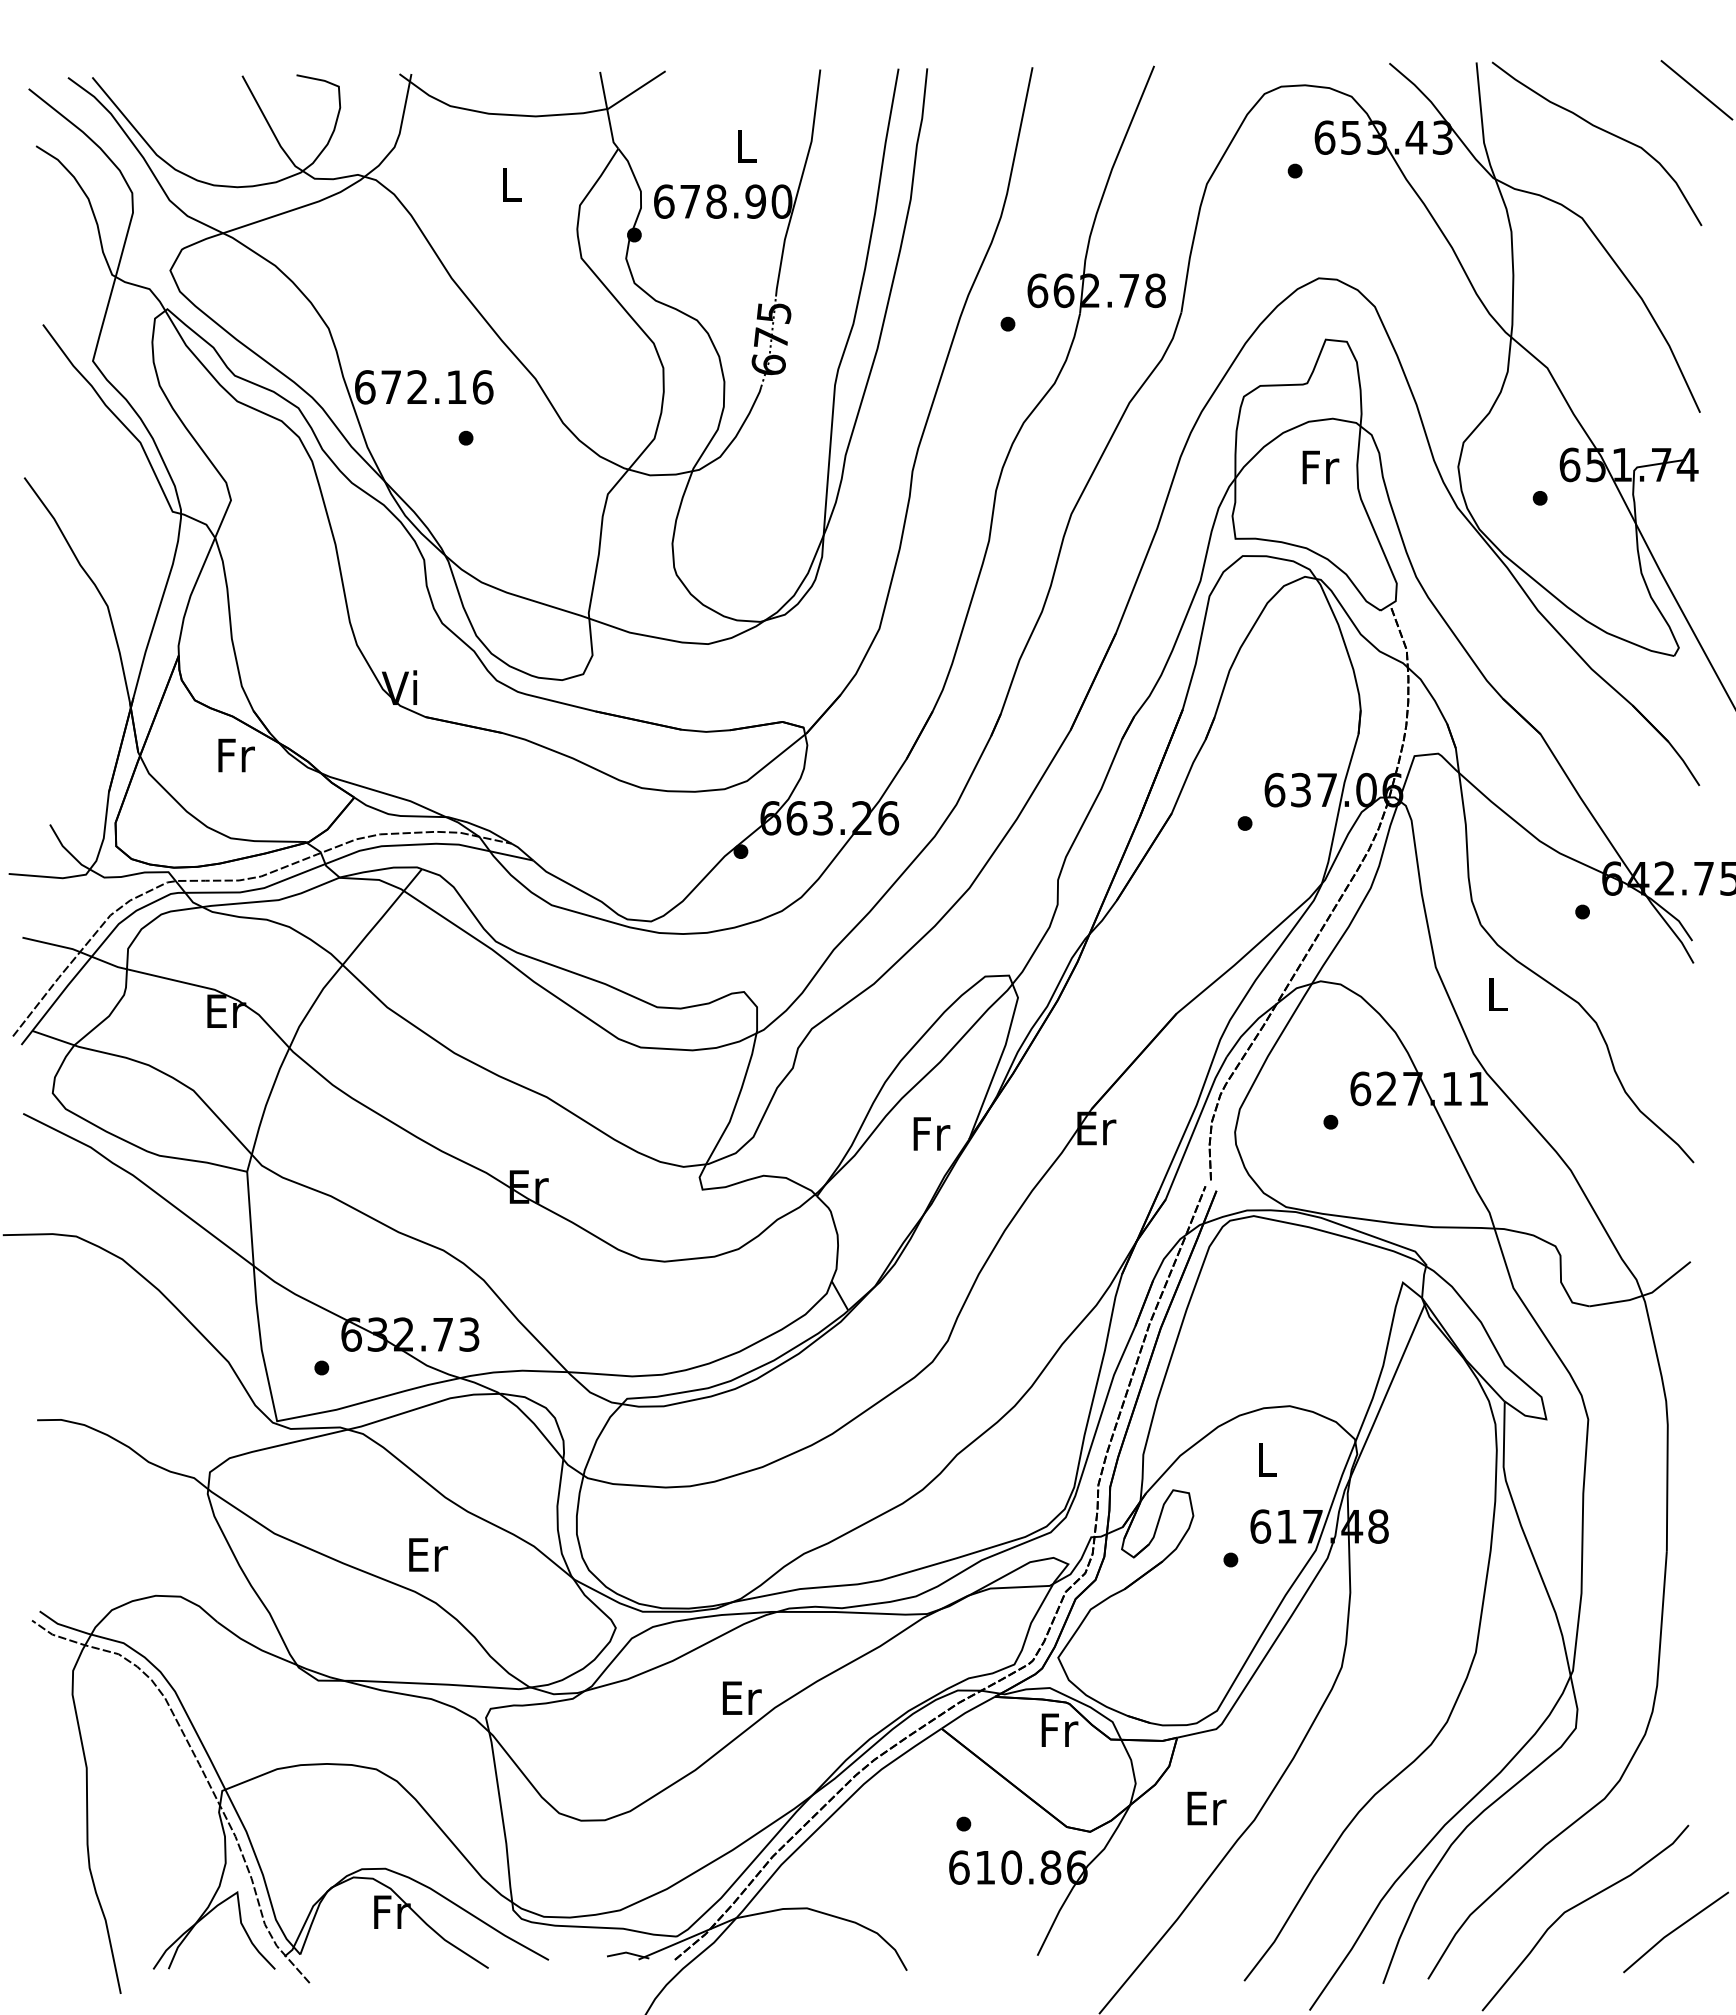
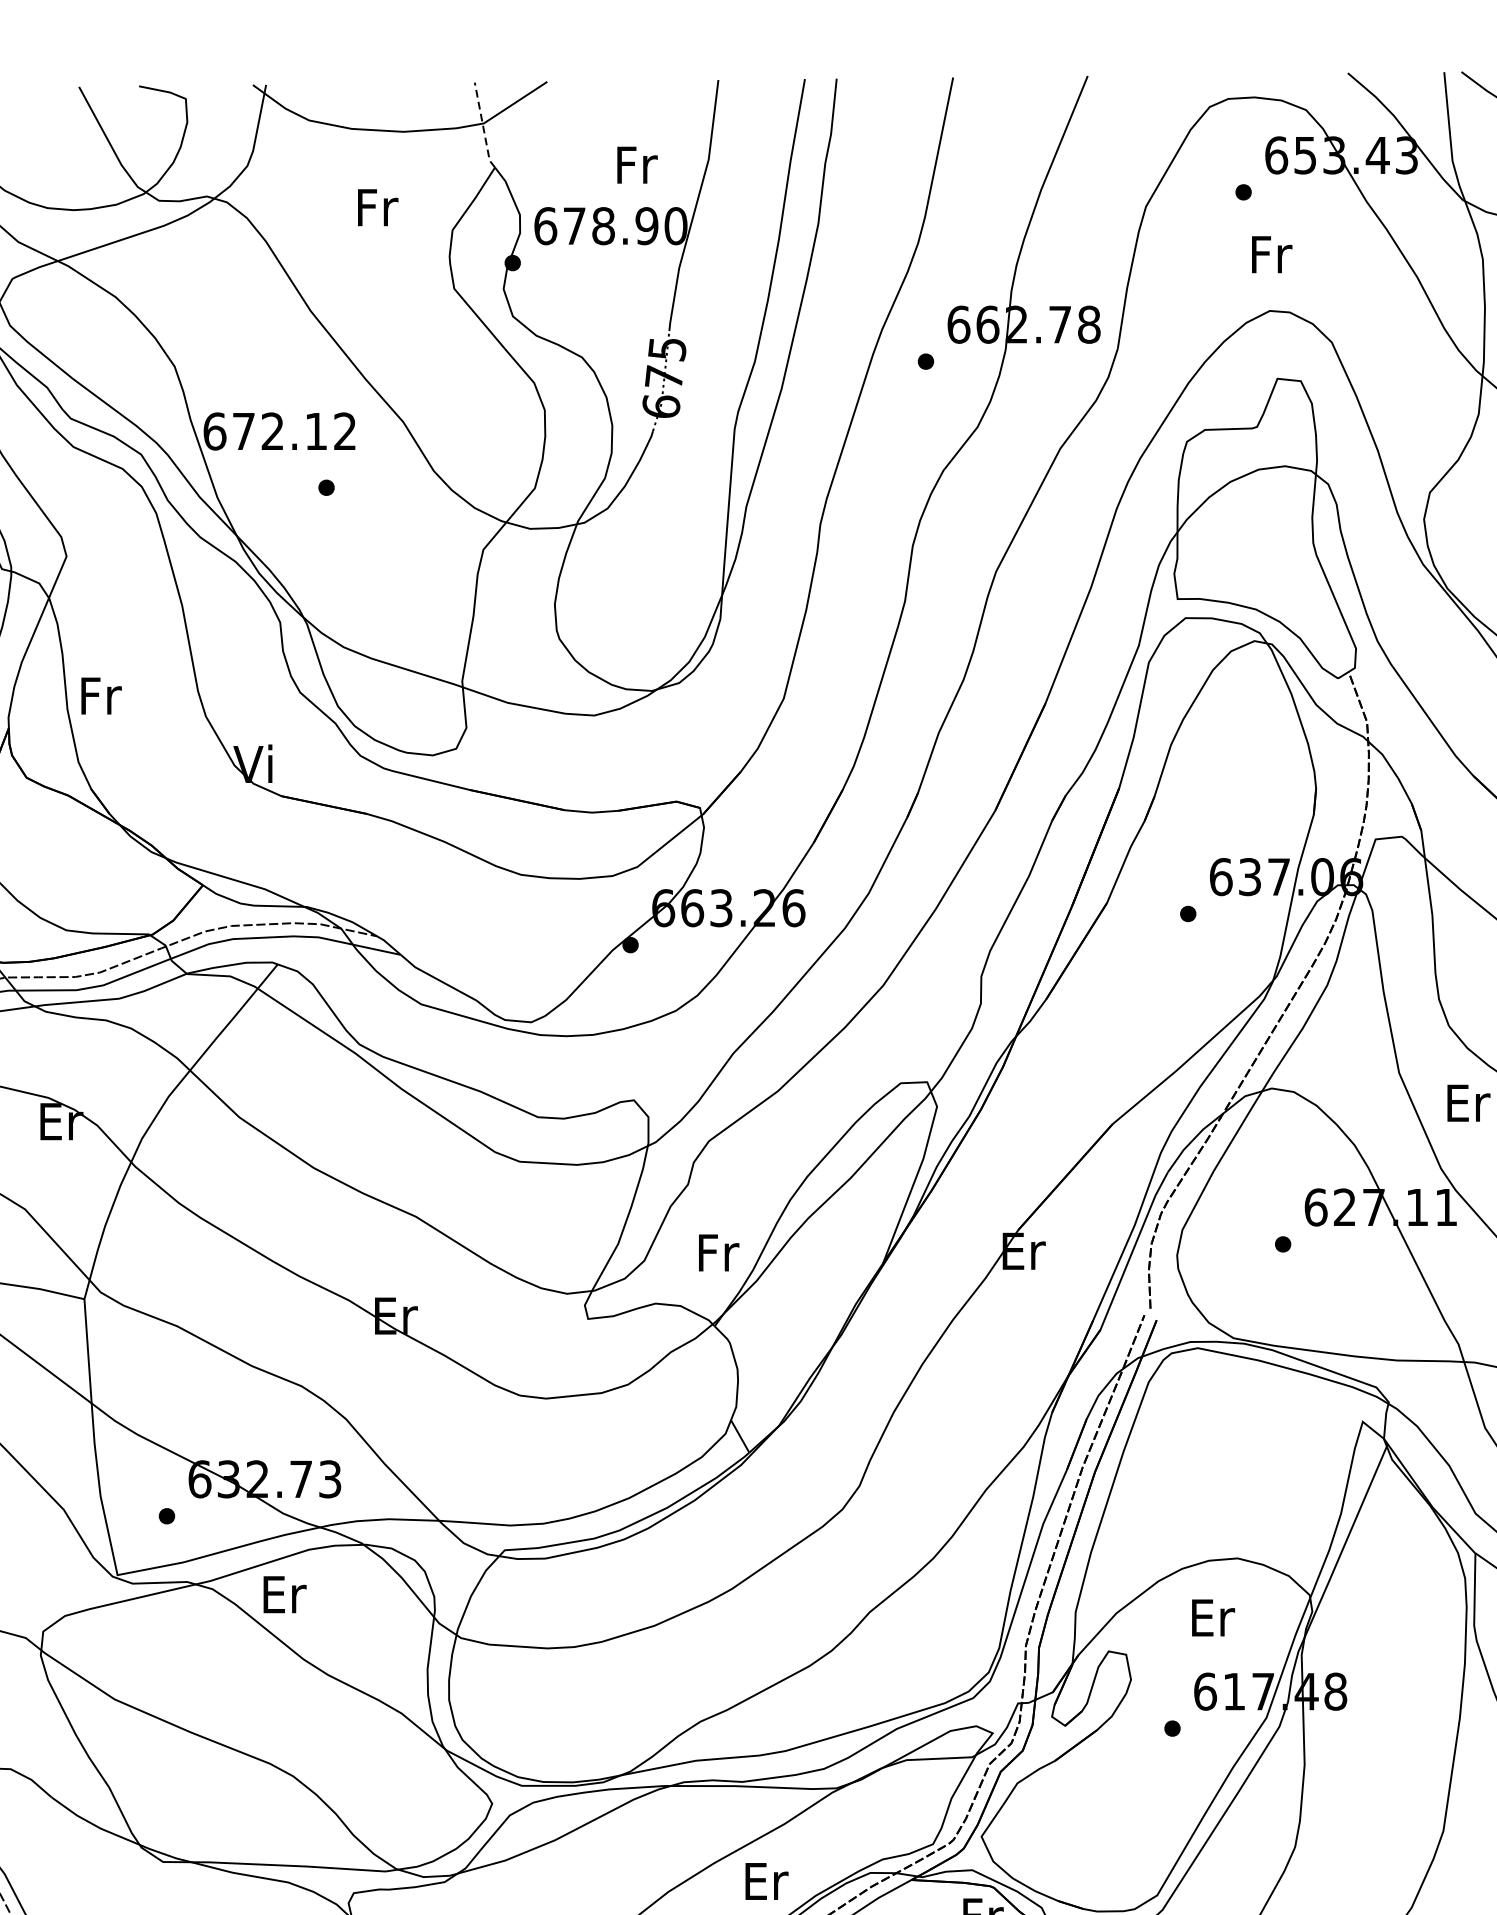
line: (607, 111) -> (482, 126), solid -> dashed
text: (747, 146) -> (637, 165), L -> Fr
text: (512, 184) -> (377, 207), L -> Fr
text: (482, 387) -> (344, 431), 672.16 -> 672.12
text: (1320, 467) -> (1271, 254), moved
text: (236, 755) -> (101, 696), moved
text: (1498, 994) -> (1468, 1103), L -> Er
text: (931, 1133) -> (718, 1252), moved
text: (1267, 1459) -> (1213, 1617), L -> Er
text: (428, 1554) -> (284, 1594), moved
text: (742, 1697) -> (767, 1880), moved

